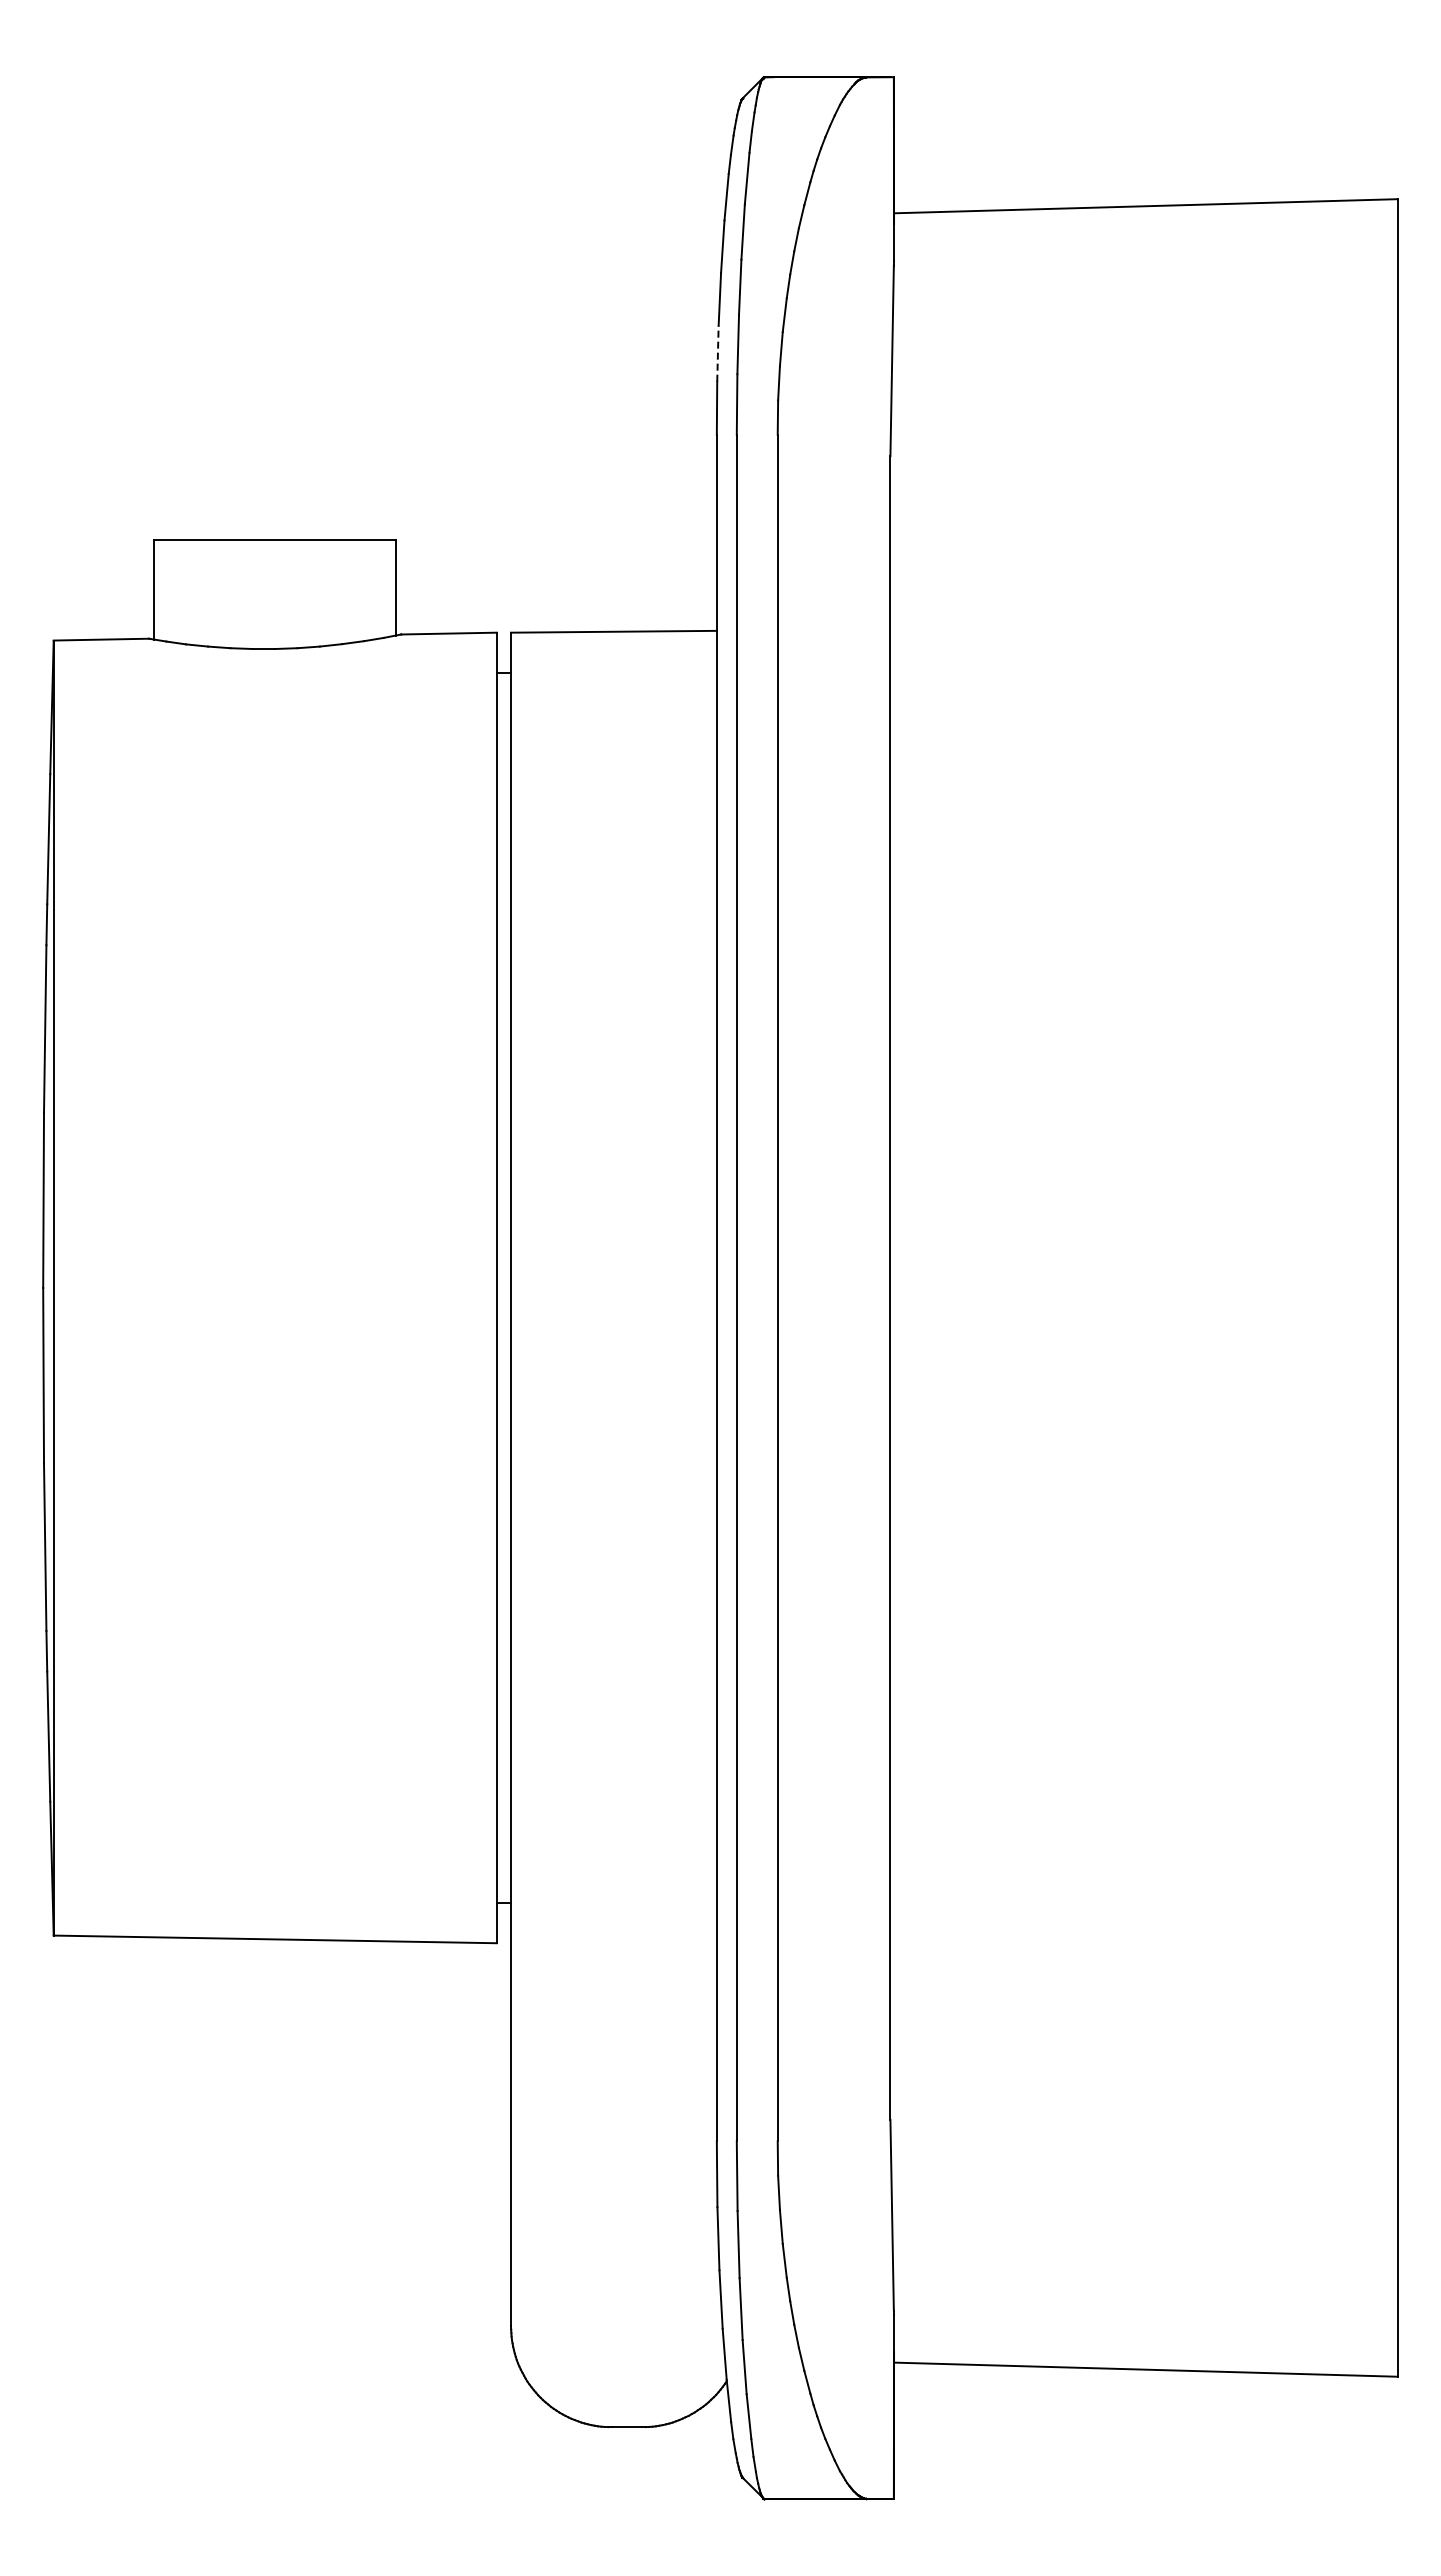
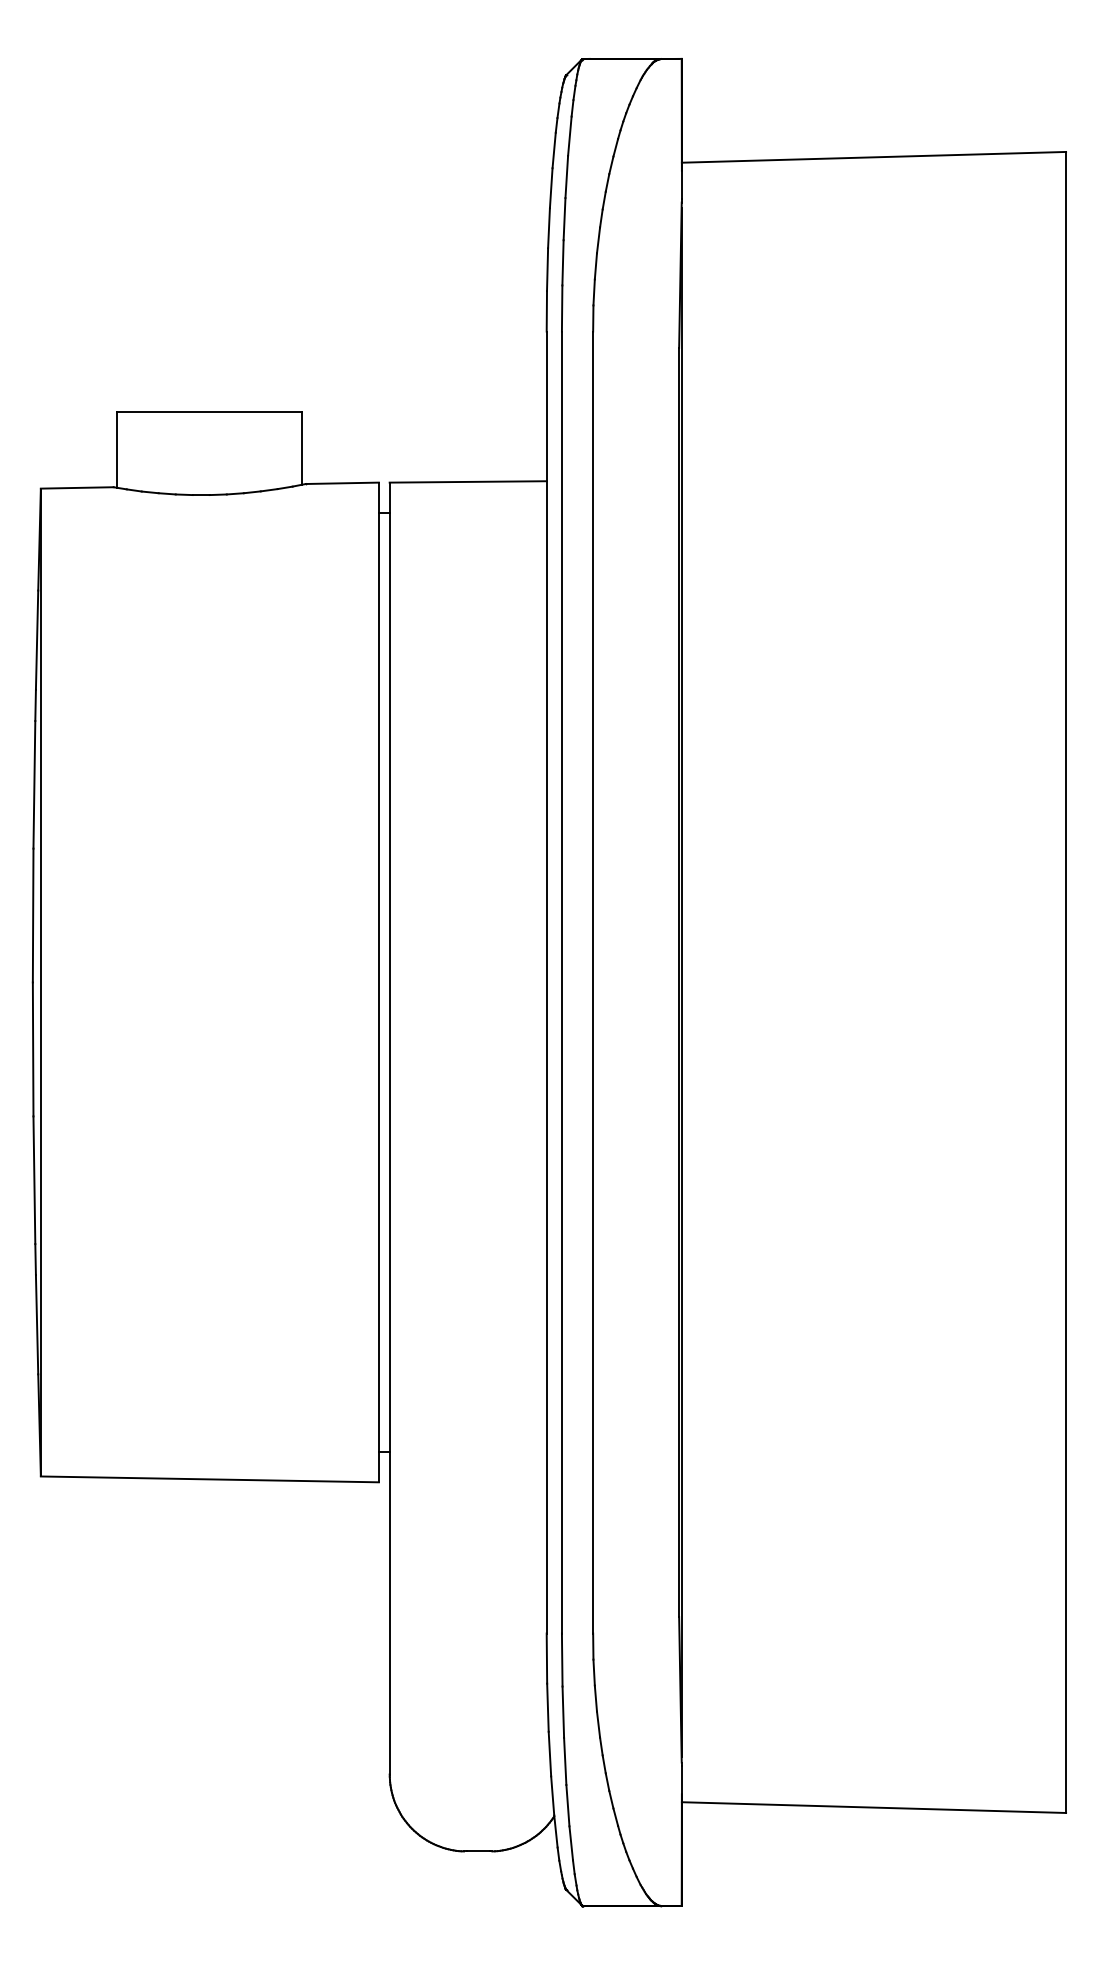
line: (717, 353) -> (547, 269), dashed -> solid
line: (893, 1287) -> (681, 982), added

